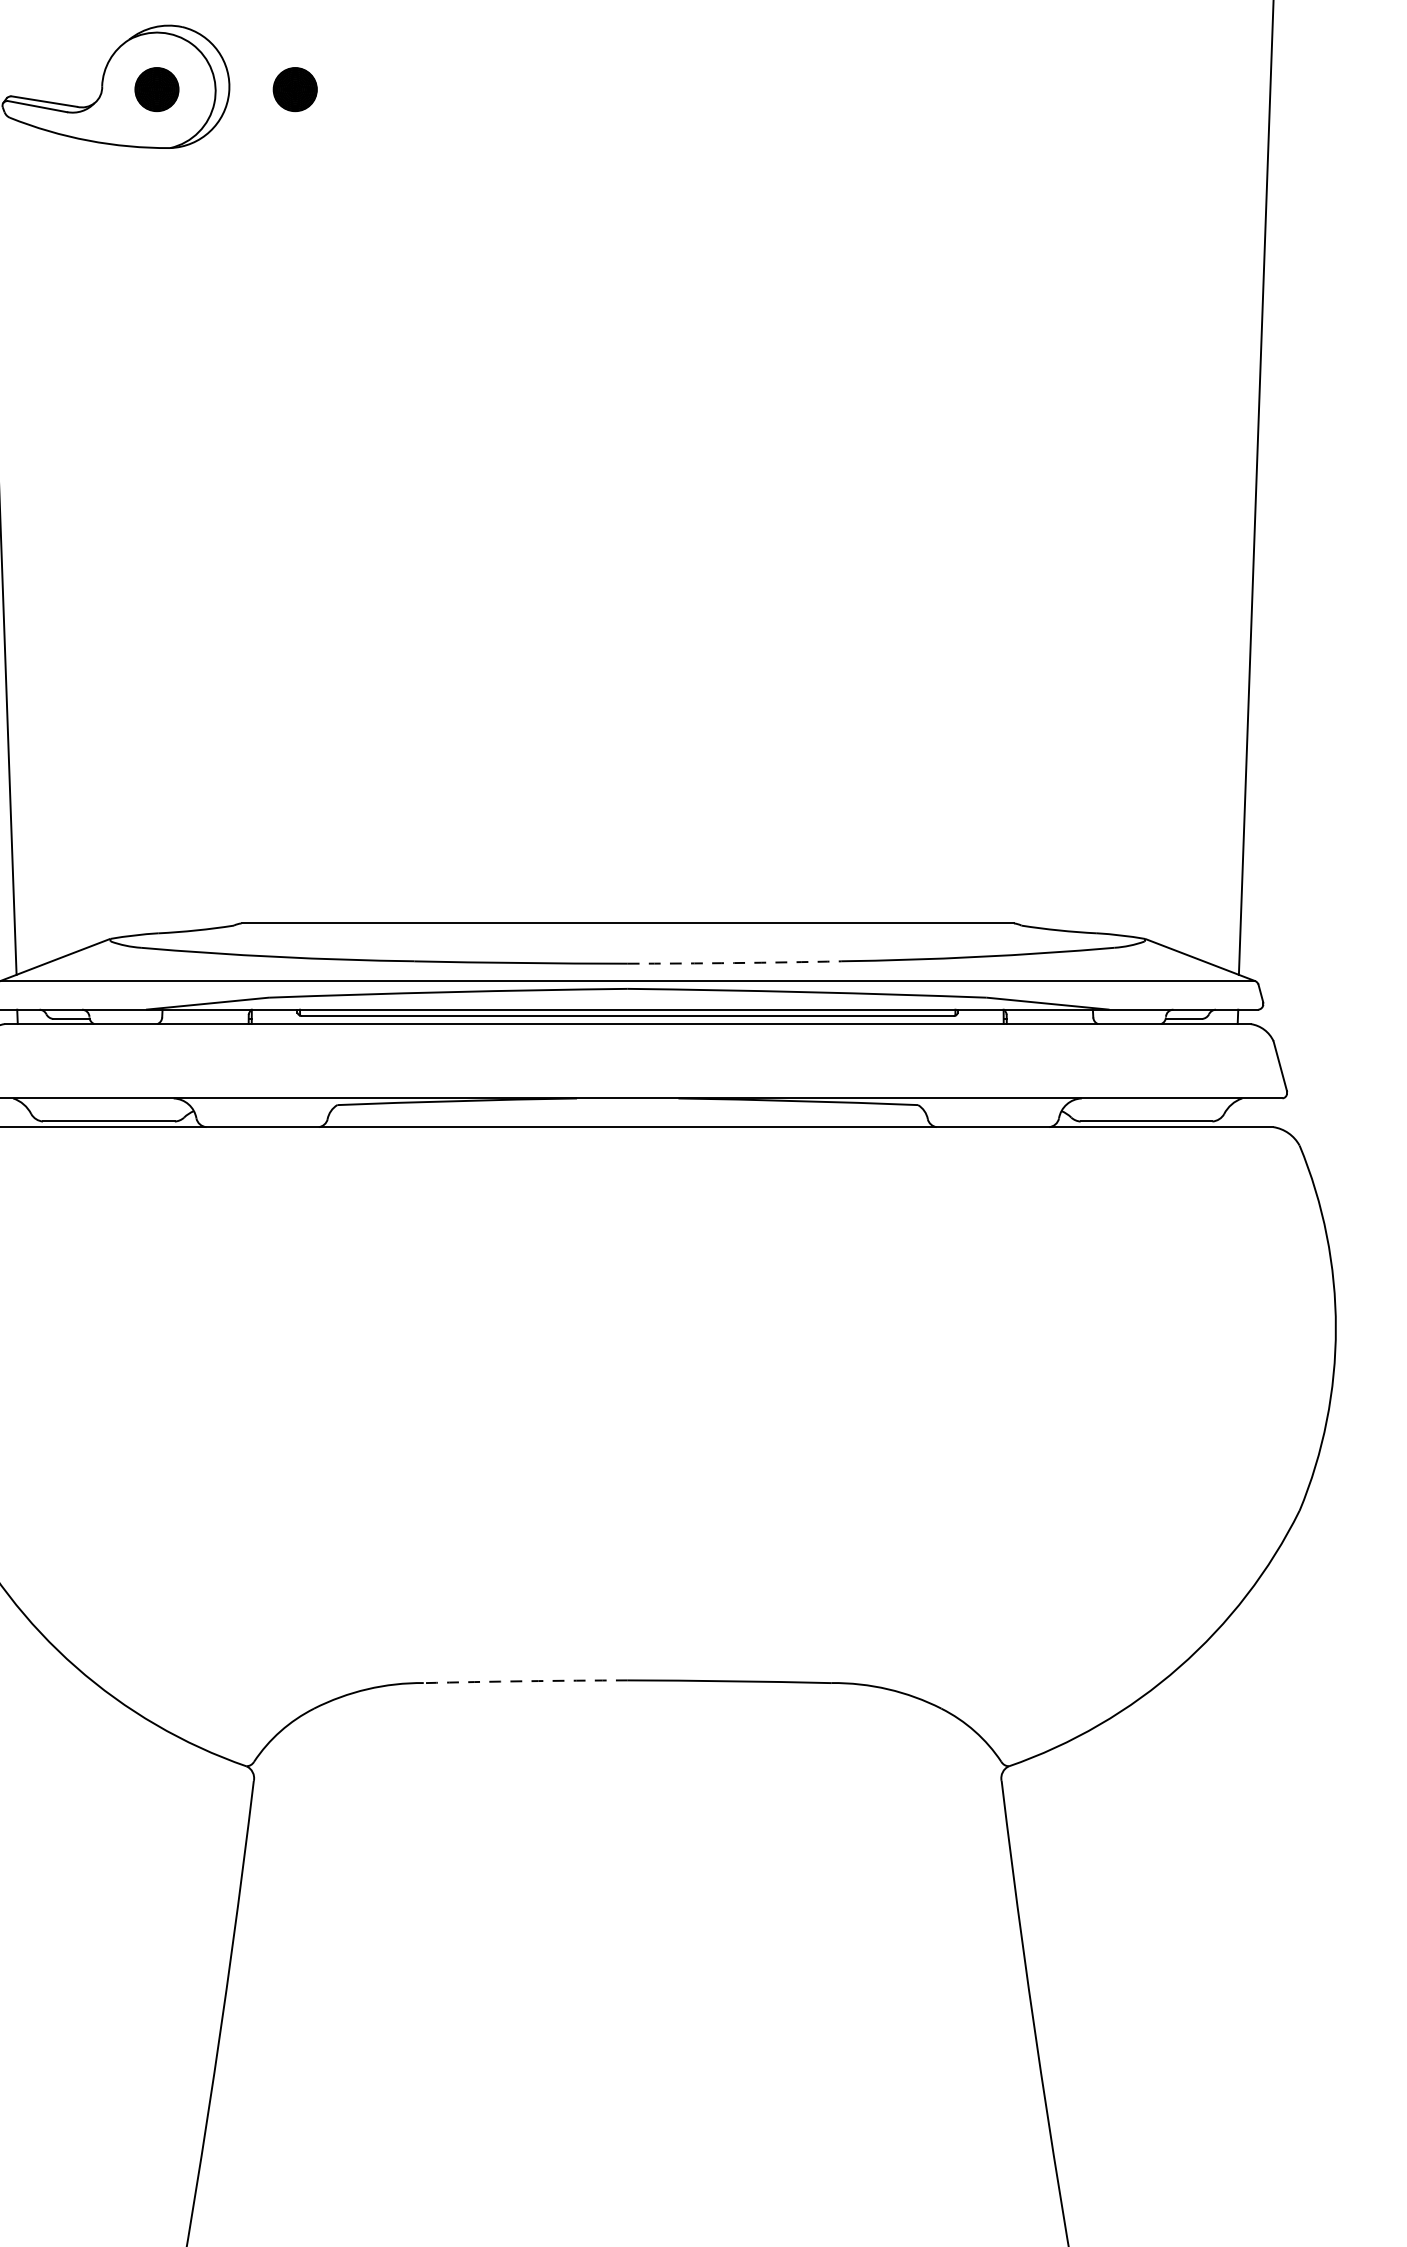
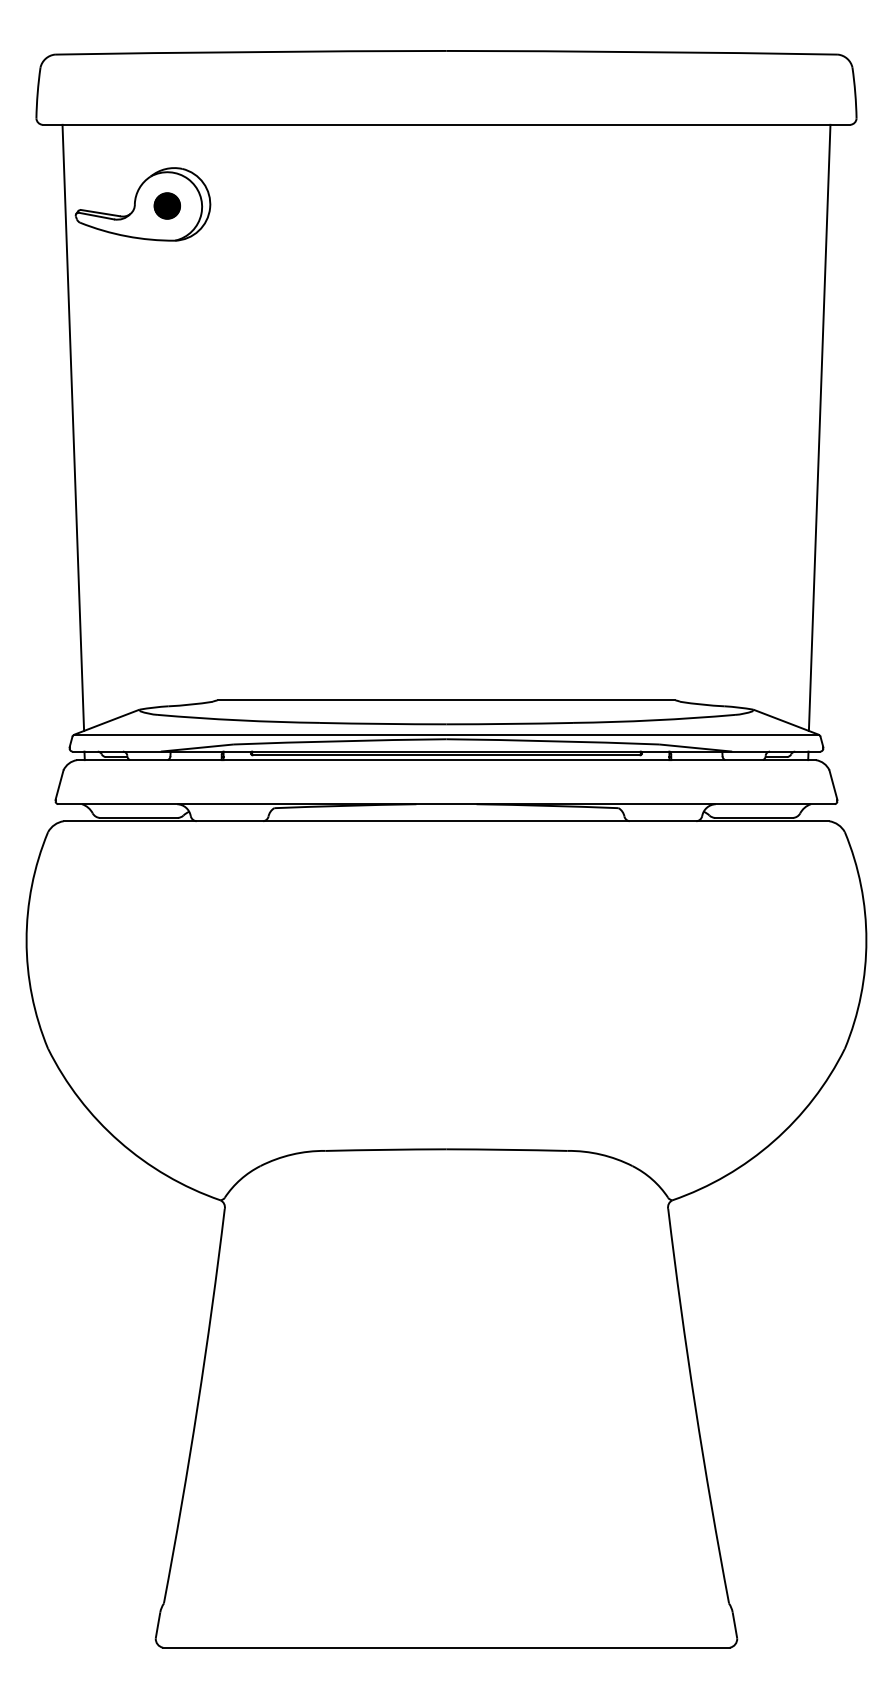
part: (293, 88) -> (248, 205), removed
arc: (733, 962) -> (509, 723), dashed -> solid
arc: (526, 1680) -> (386, 1149), dashed -> solid

